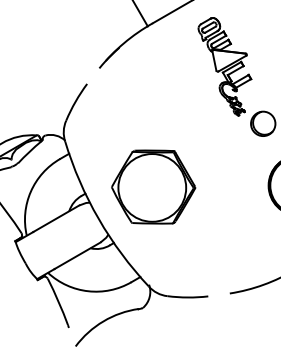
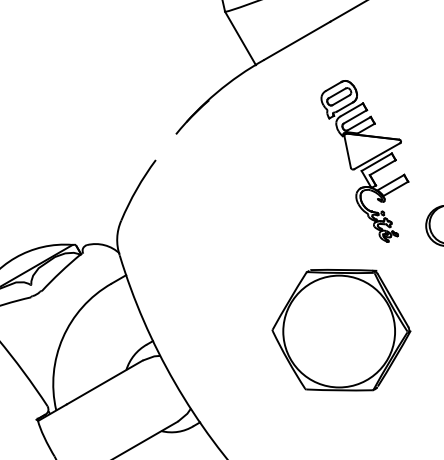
part: (224, 66) -> (364, 160), moved
part: (153, 186) -> (341, 329), moved

